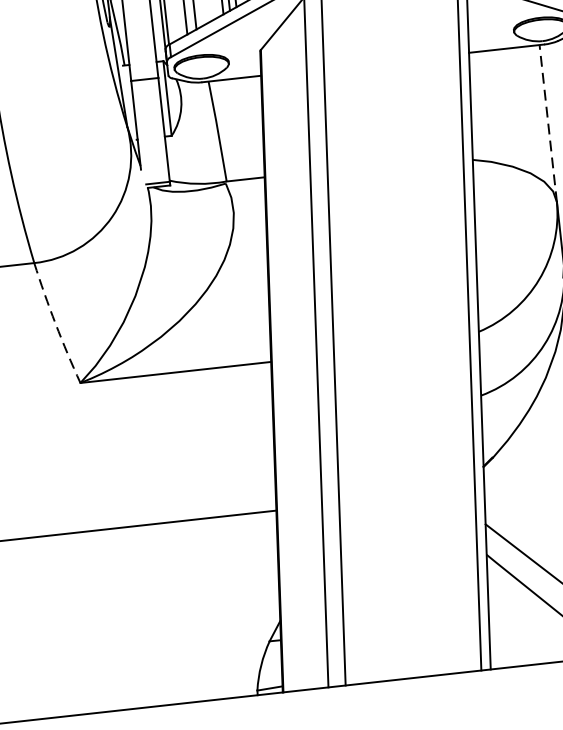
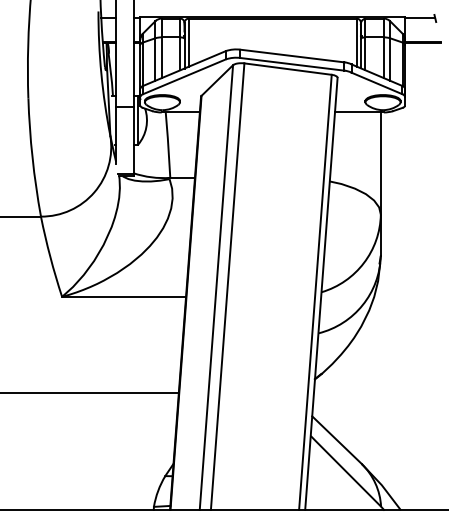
line: (547, 123) -> (380, 163), dashed -> solid
arc: (55, 324) -> (50, 257), dashed -> solid

